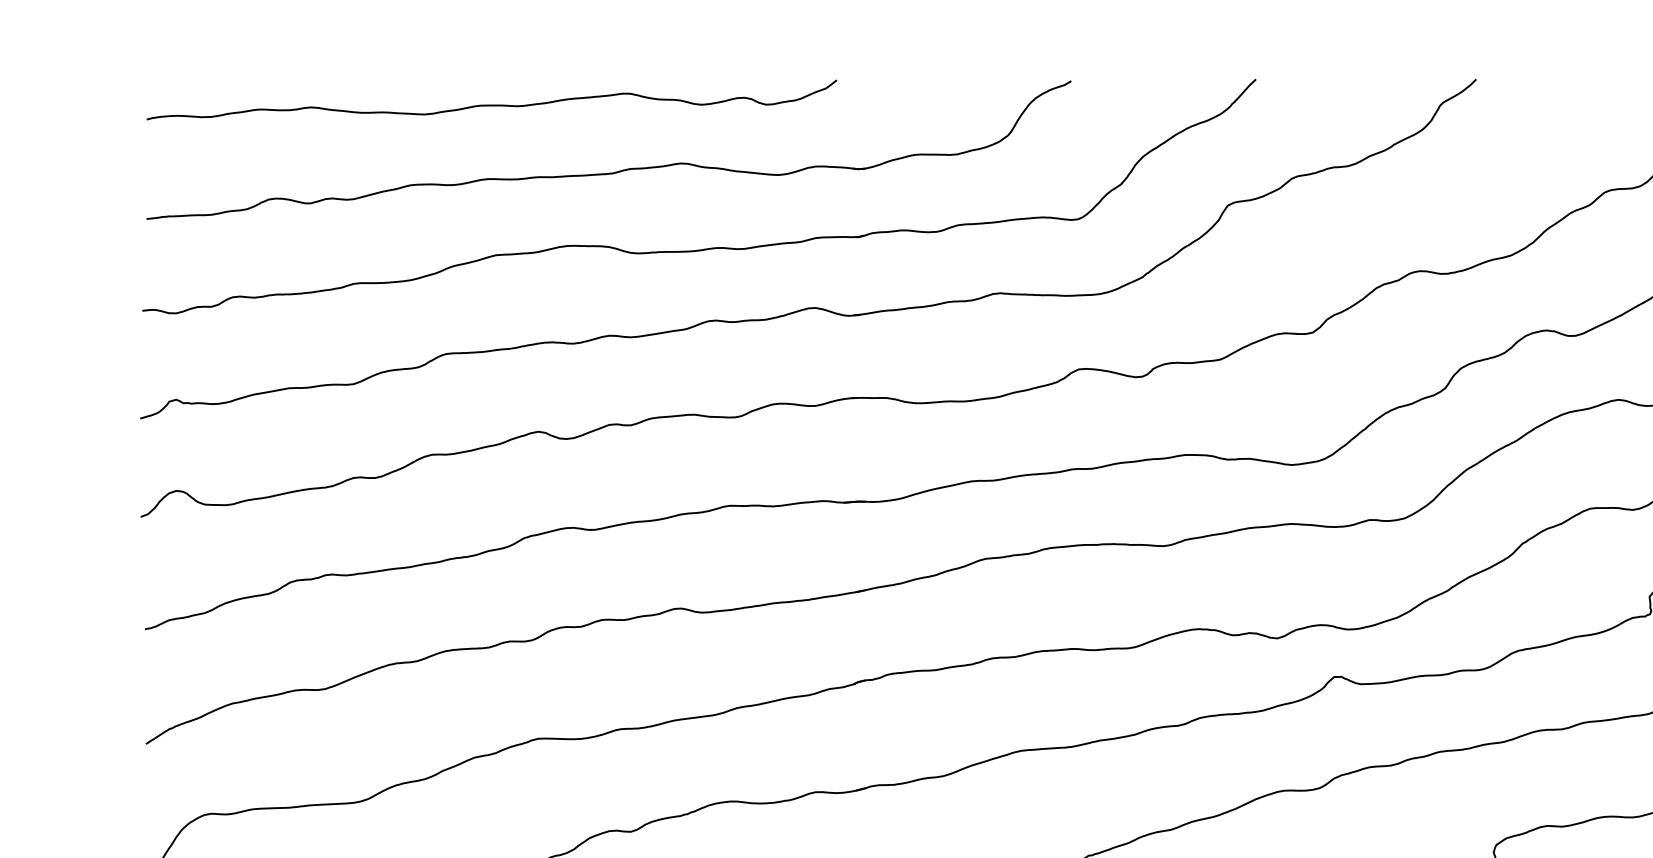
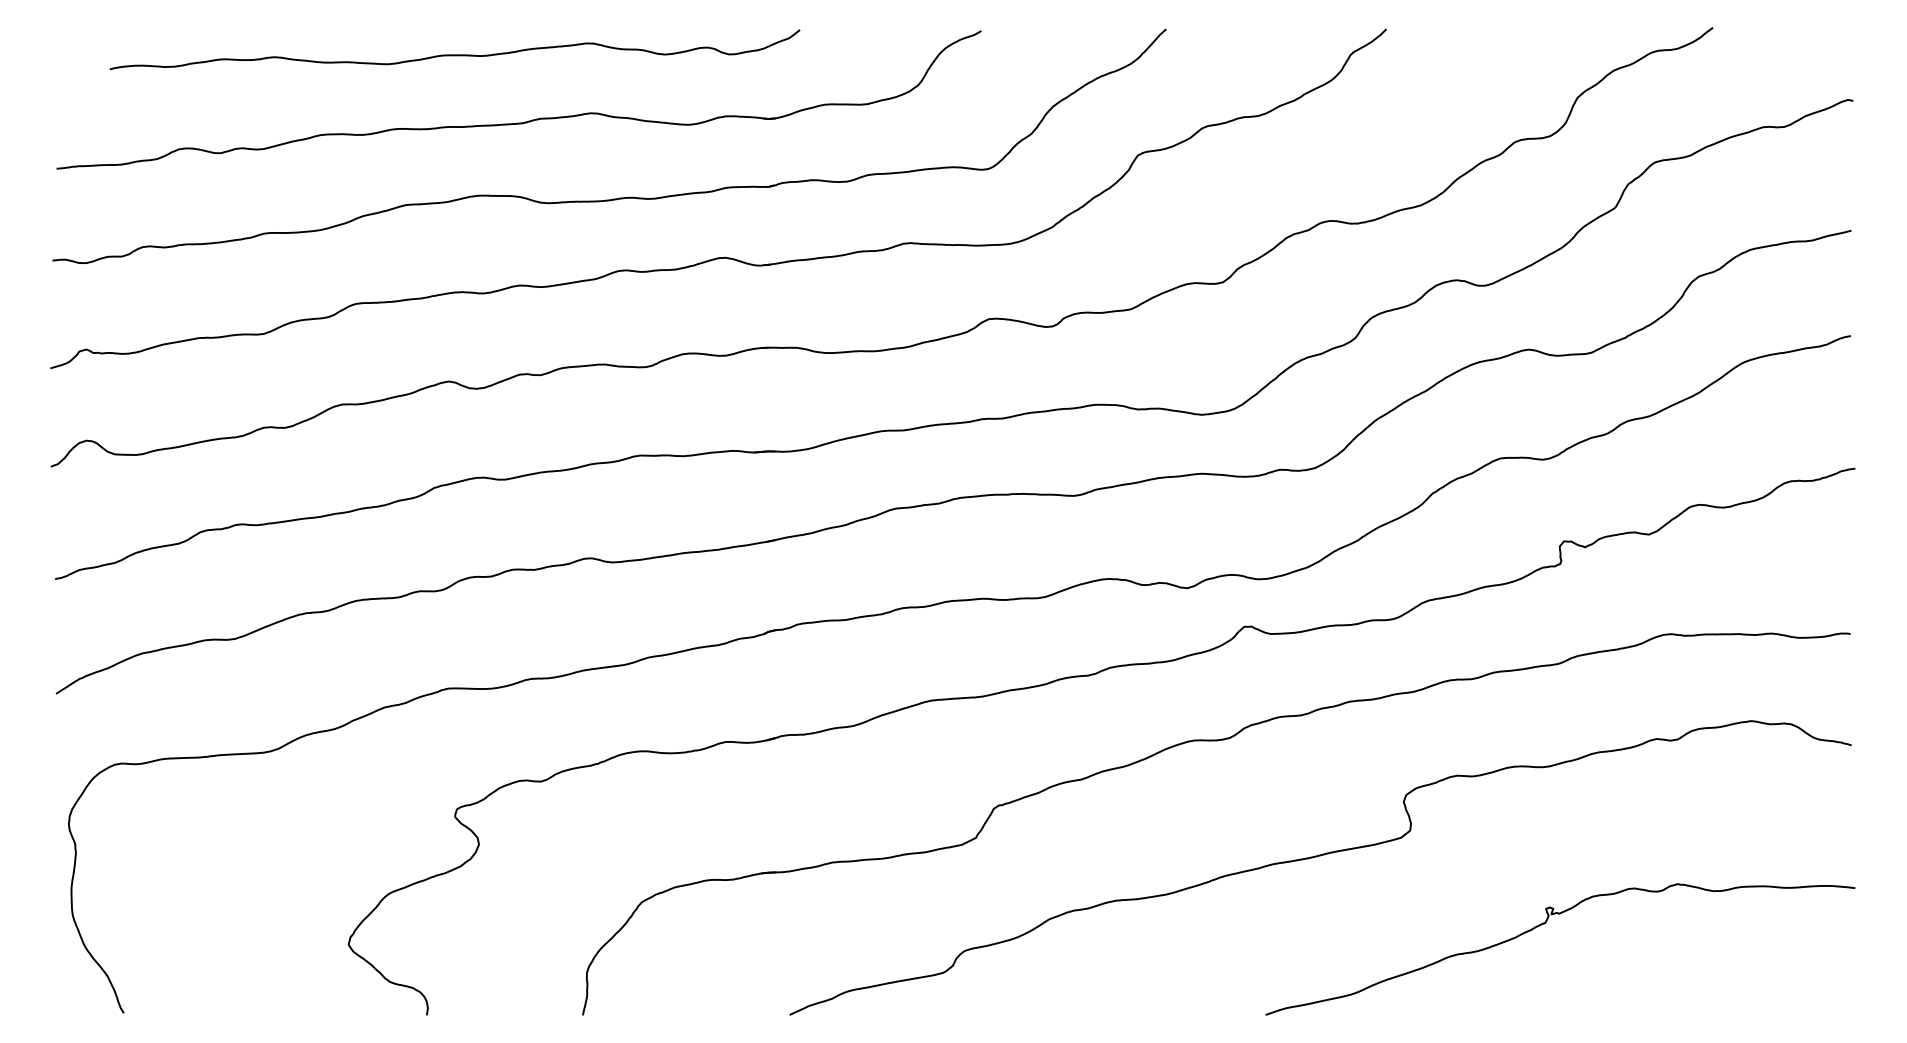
curve: (491, 104) -> (454, 54), moved

